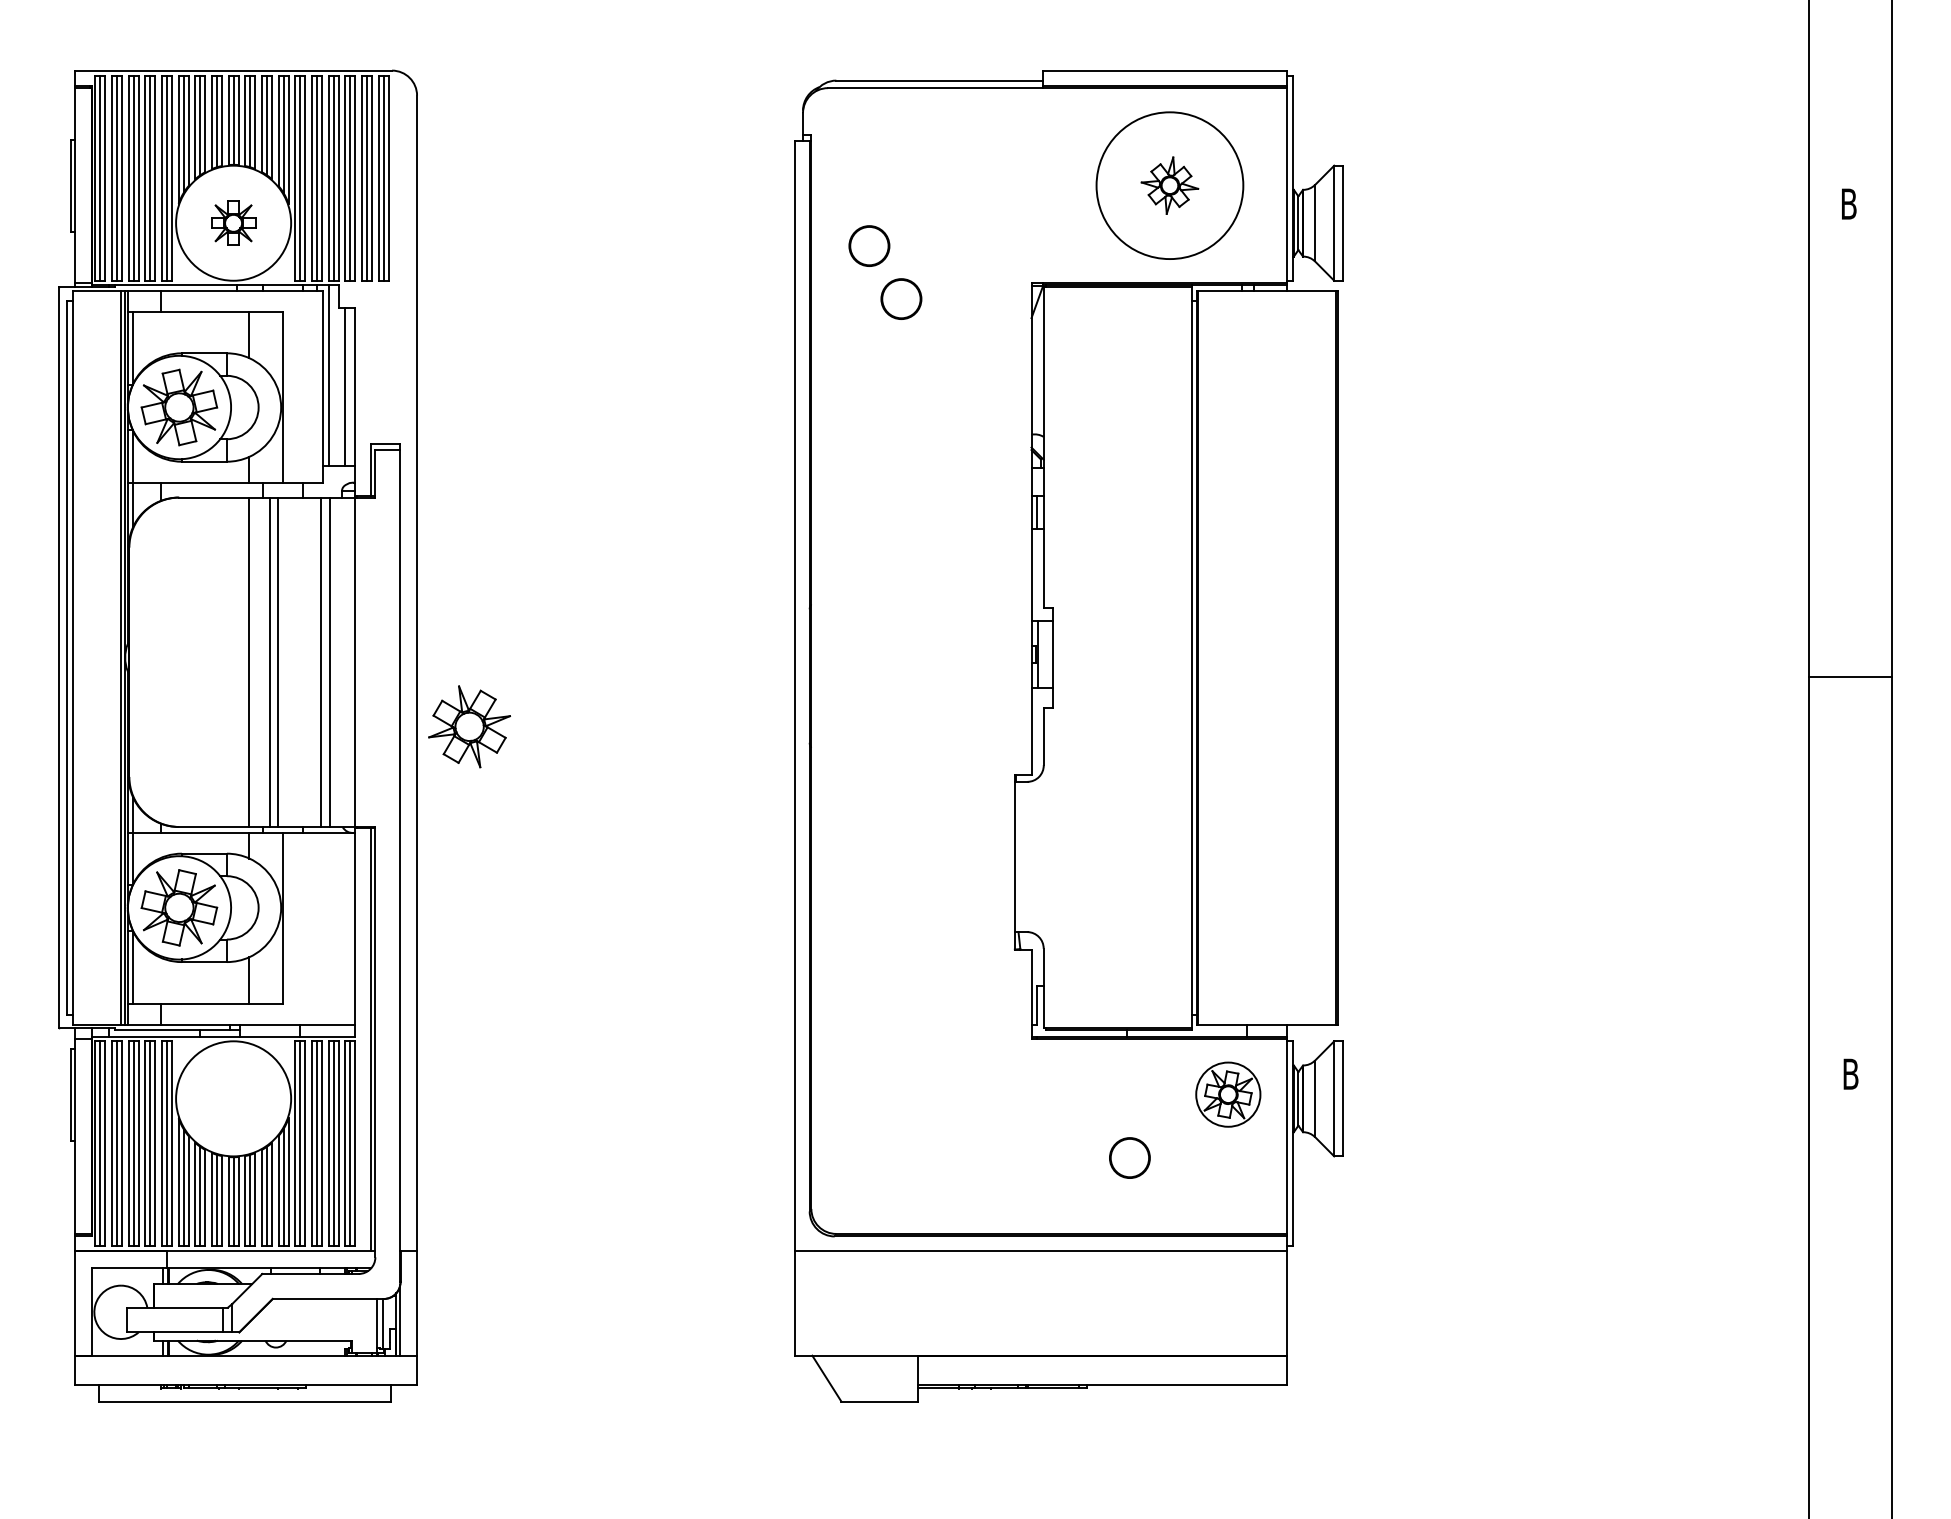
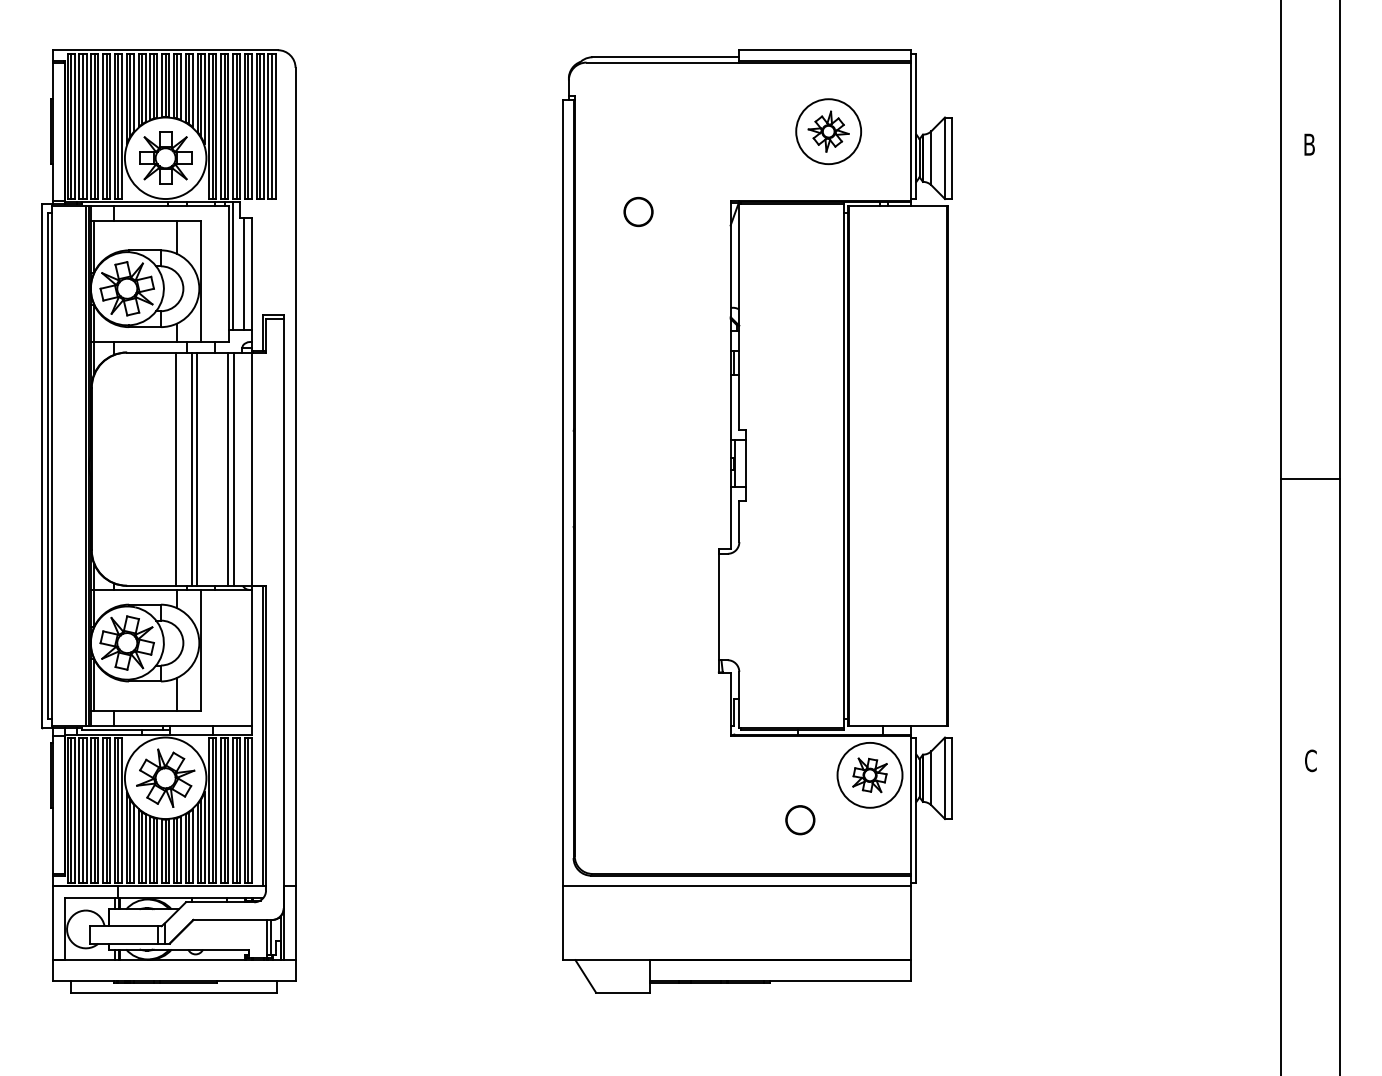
circle: (1169, 185) -> (828, 131), size x0.62
part: (233, 223) -> (165, 158), size x1.67
circle: (869, 245) -> (615, 174), removed
part: (469, 726) -> (165, 778), moved
text: (1850, 1074) -> (1310, 761), B -> C
circle: (1228, 1094) -> (870, 775), size x1.43

